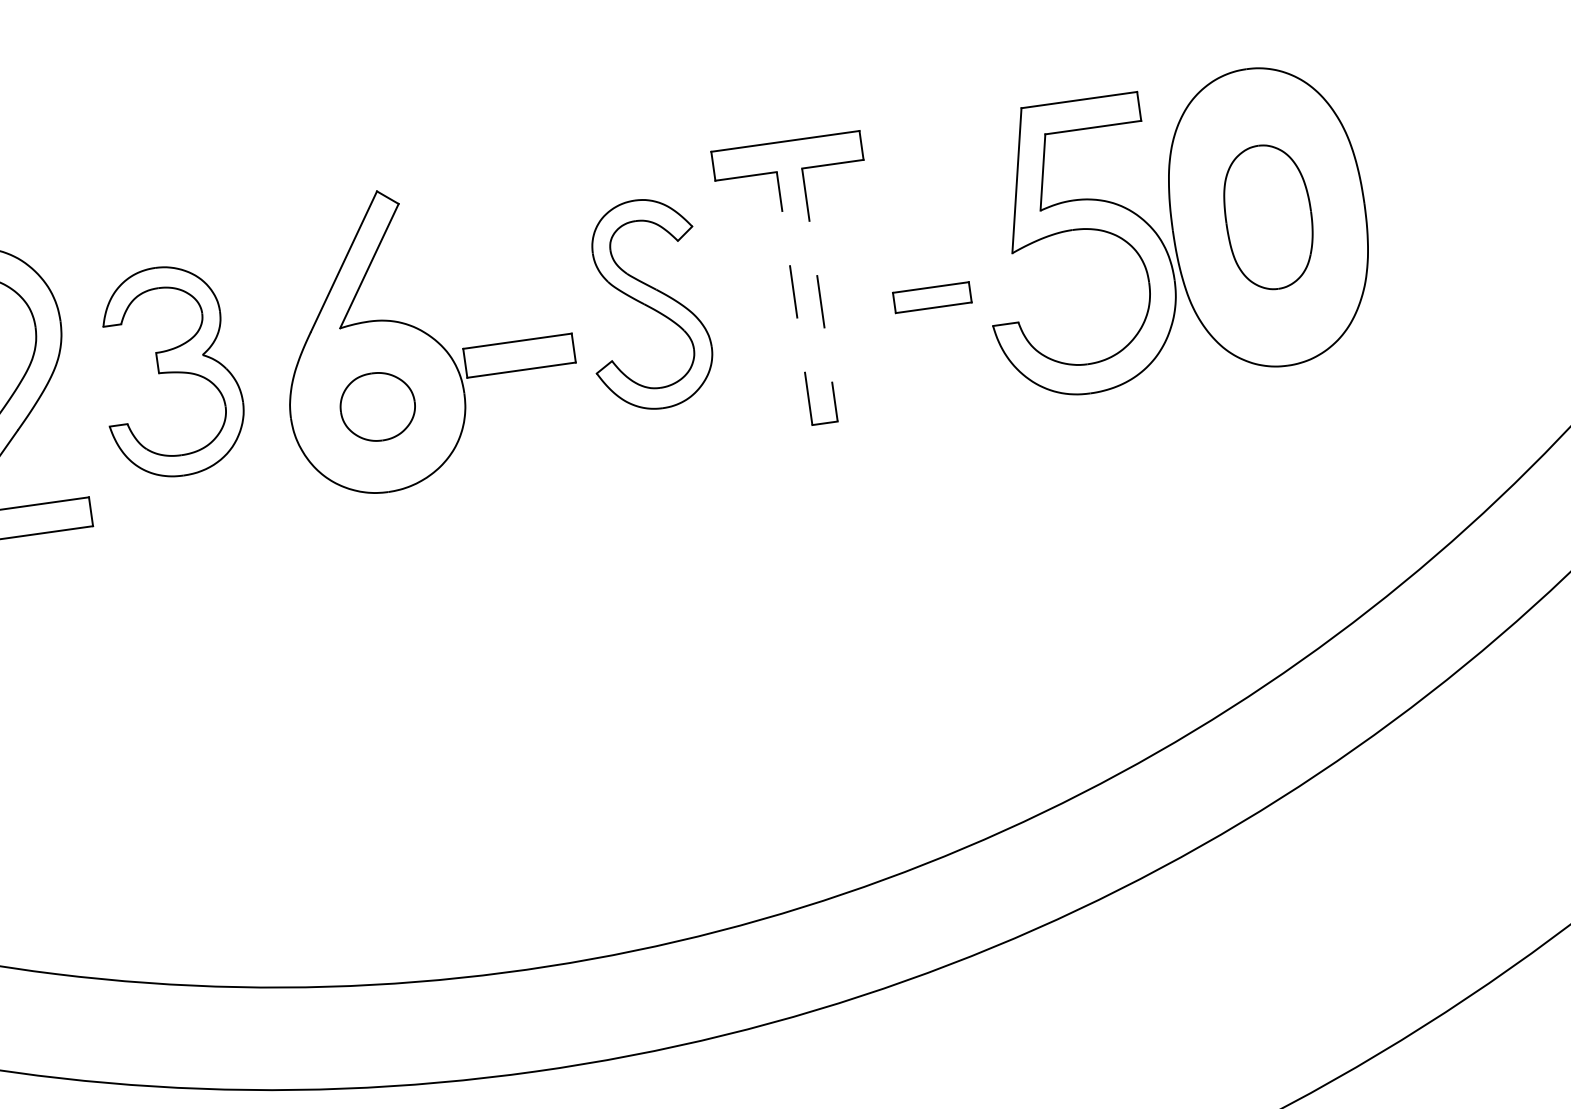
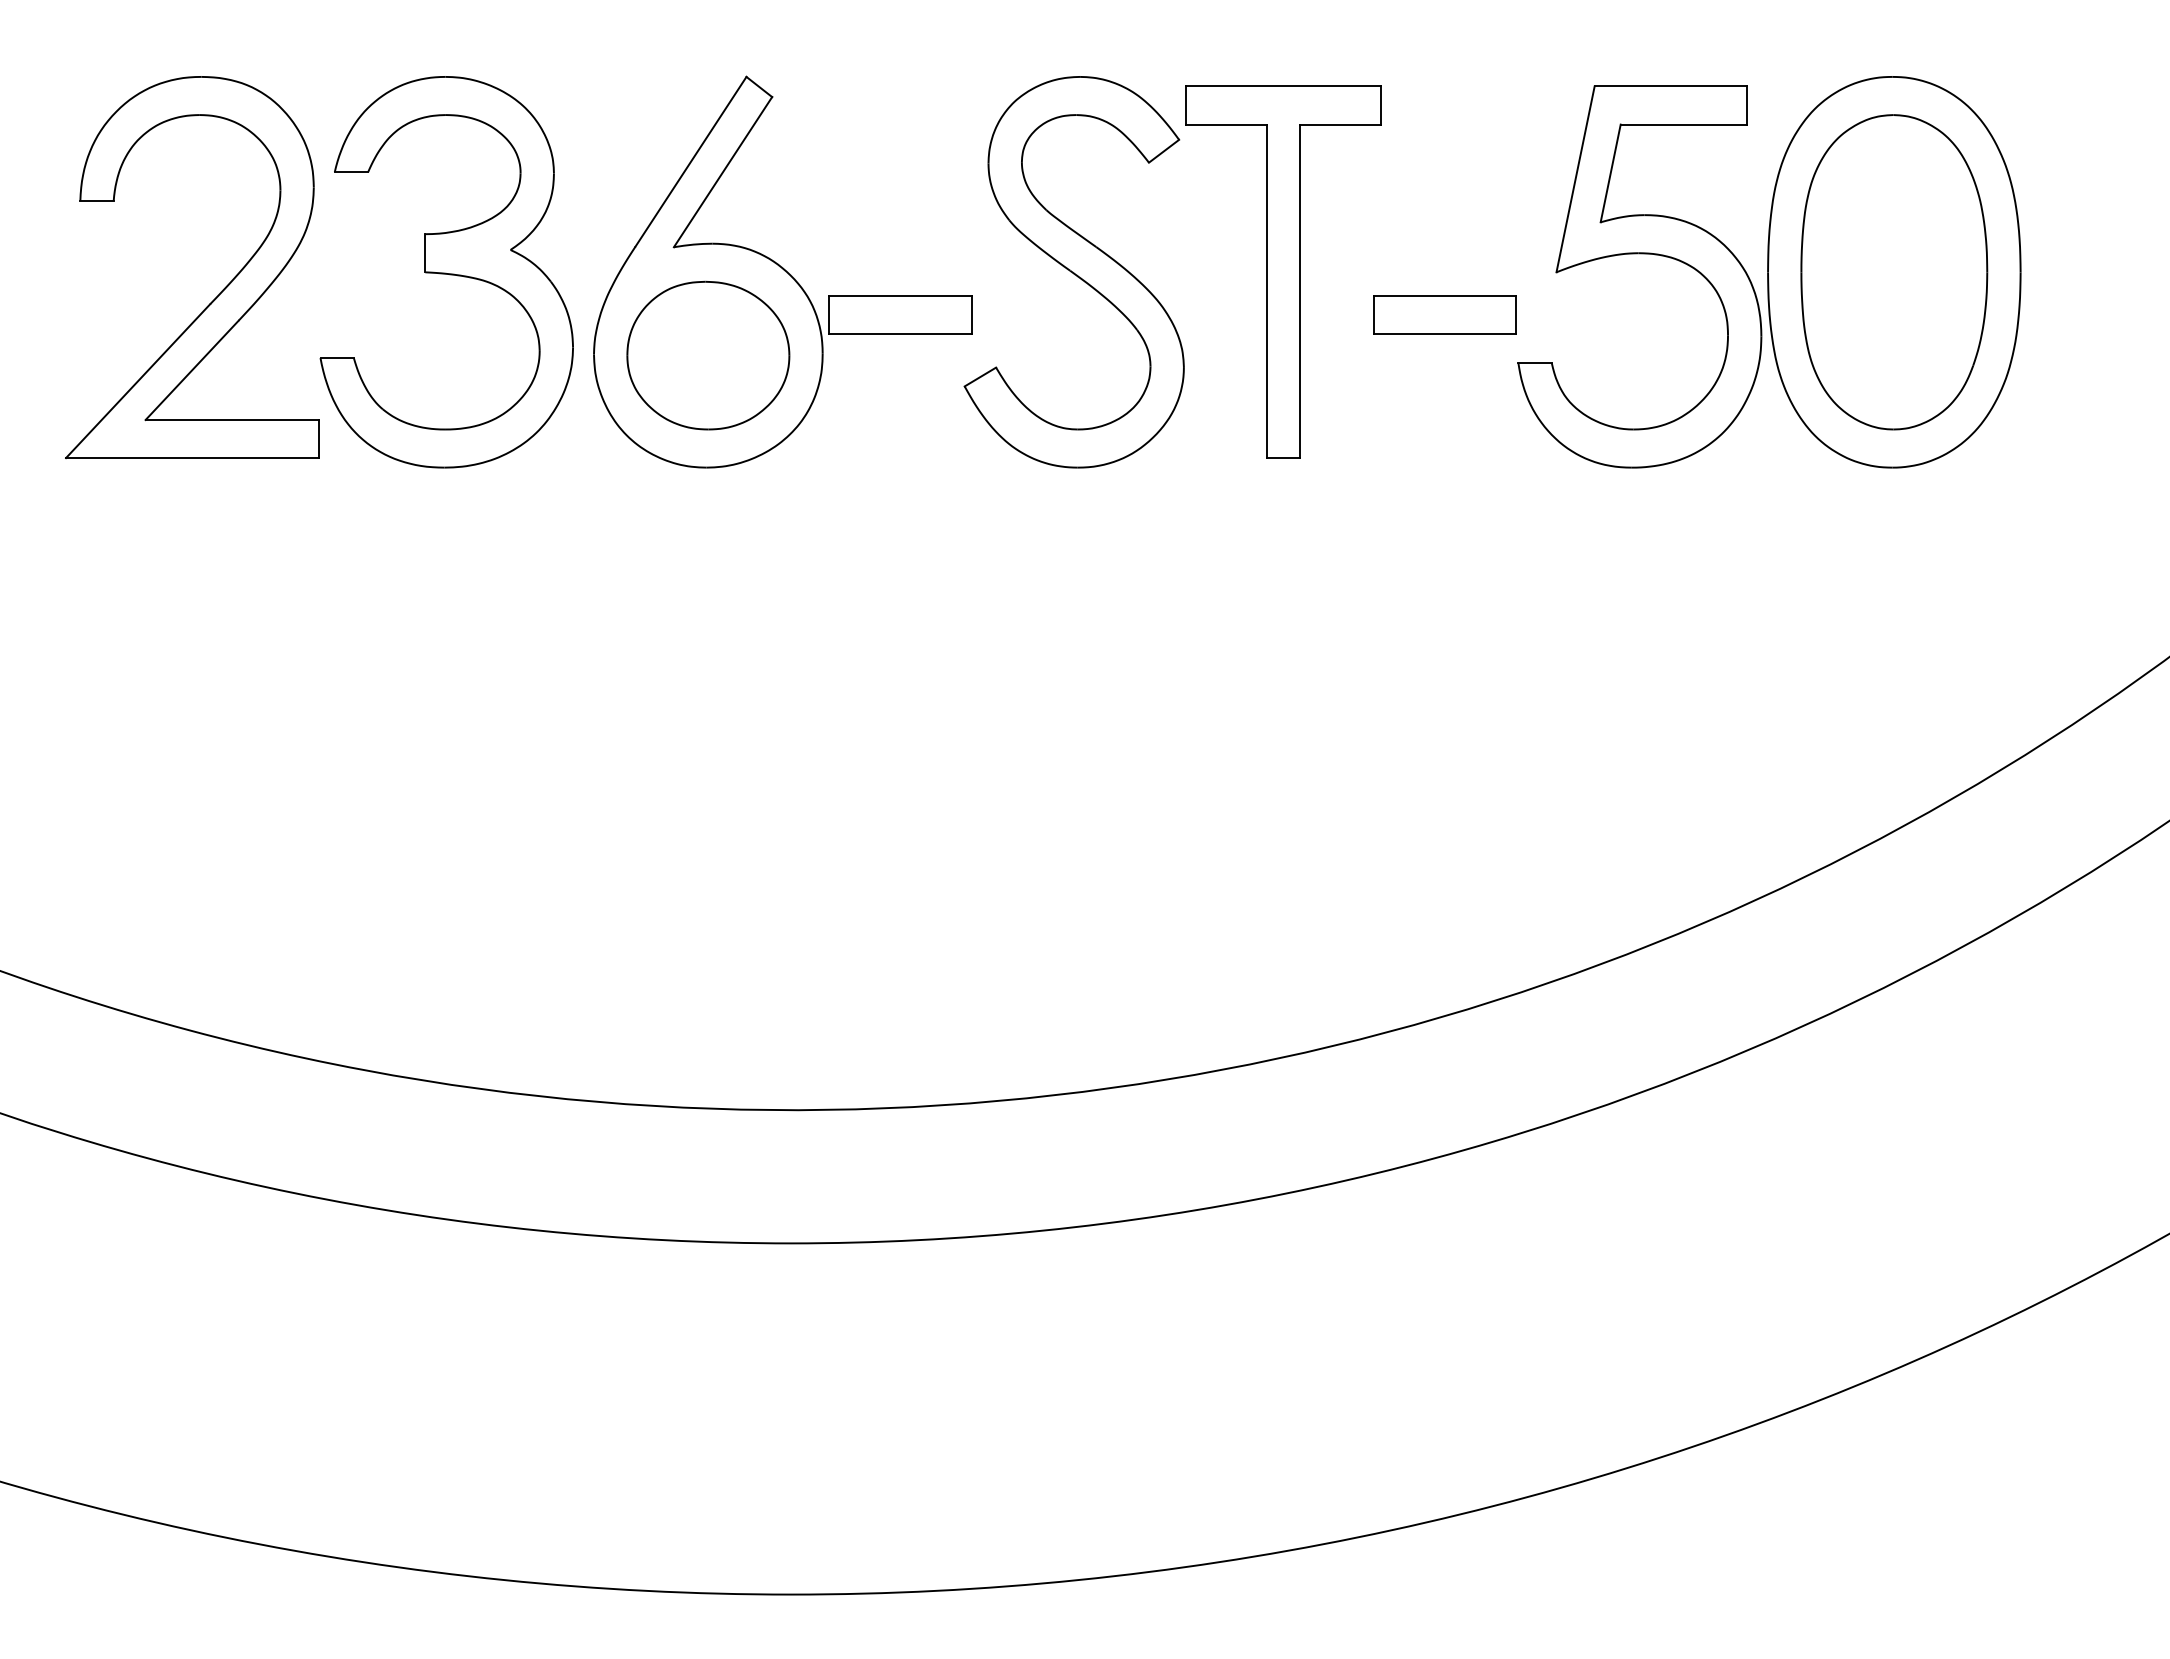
part: (1268, 217) -> (1894, 272), size x1.67
line: (820, 295) -> (1300, 291), dashed -> solid
part: (931, 297) -> (1444, 314), size x1.43
line: (794, 298) -> (1266, 291), dashed -> solid
part: (645, 304) -> (1073, 272), size x1.43
part: (170, 371) -> (446, 272), size x1.43
part: (377, 406) -> (708, 355), size x1.67

